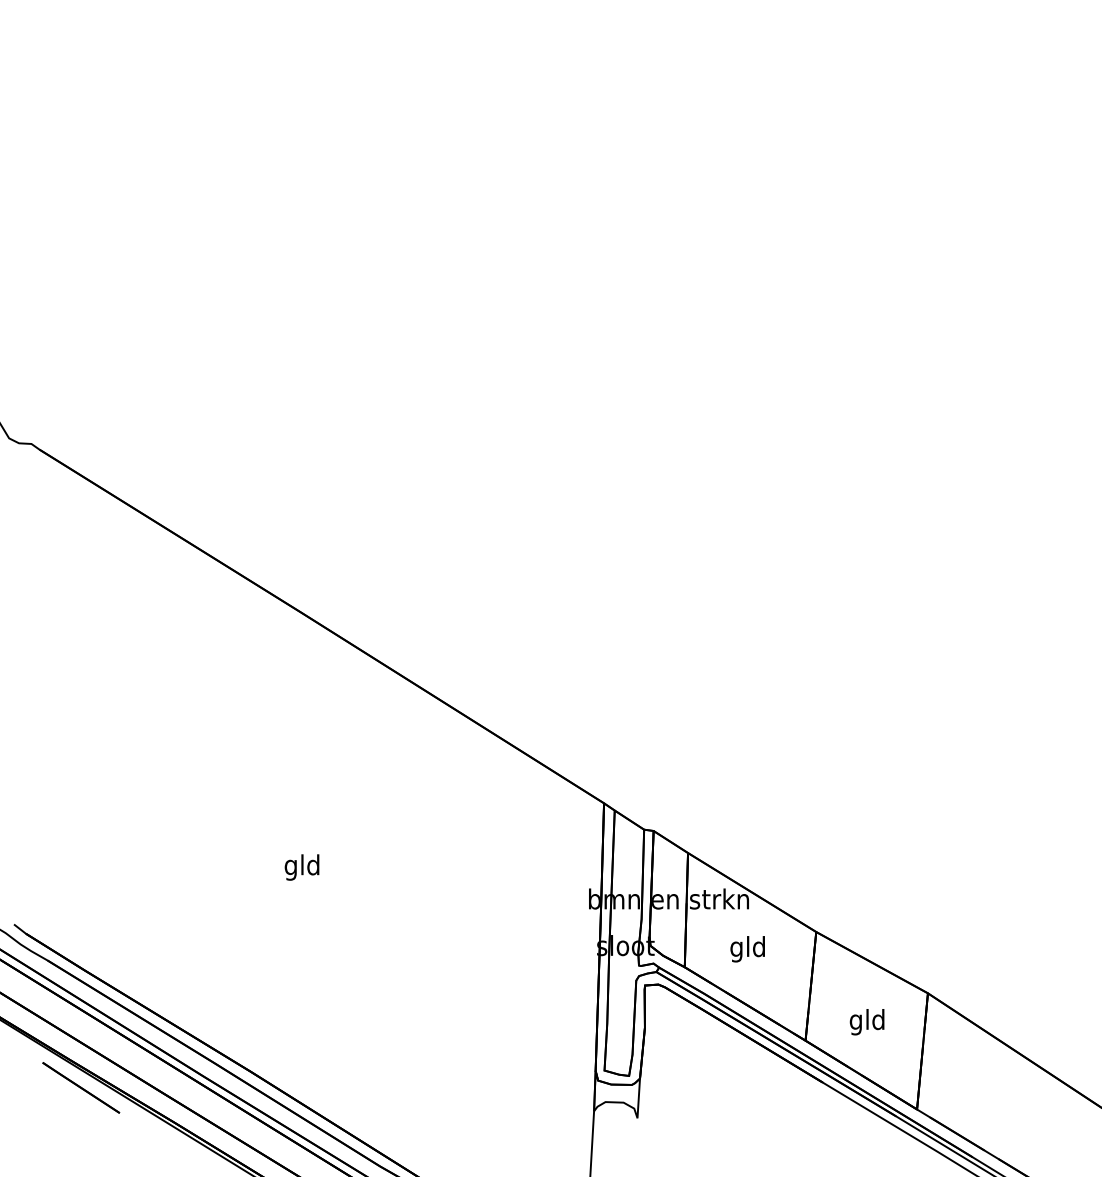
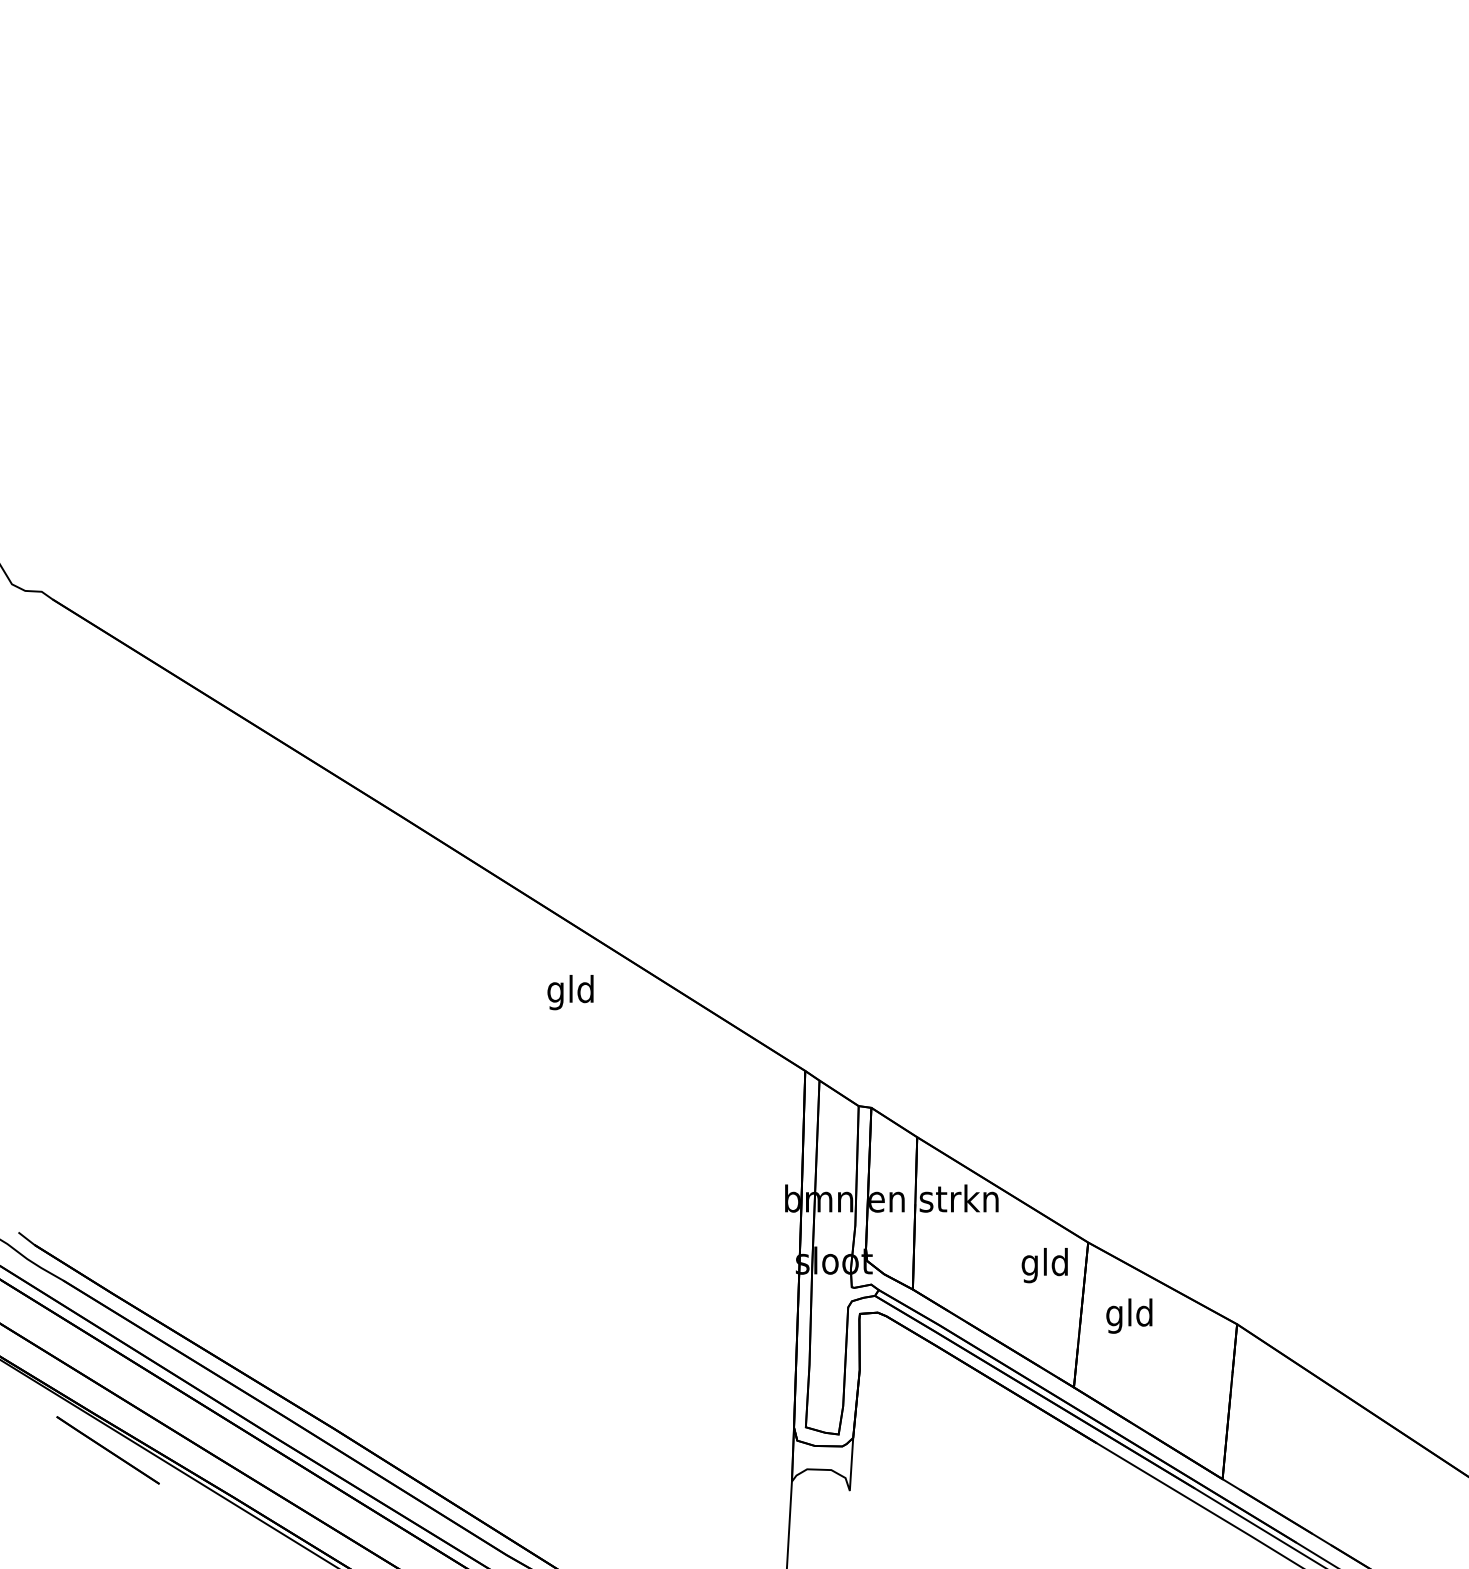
text: (301, 867) -> (569, 992), moved
text: (747, 949) -> (1044, 1265), moved
text: (866, 1022) -> (1128, 1316), moved

